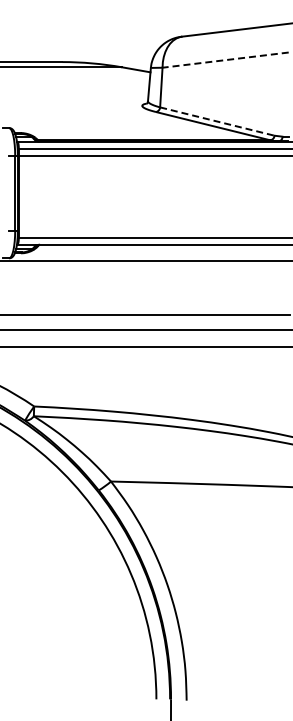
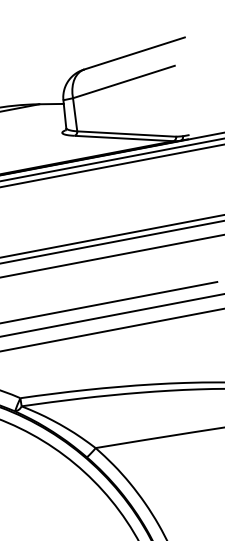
line: (225, 60) -> (123, 82), dashed -> solid
line: (217, 121) -> (126, 133), dashed -> solid

